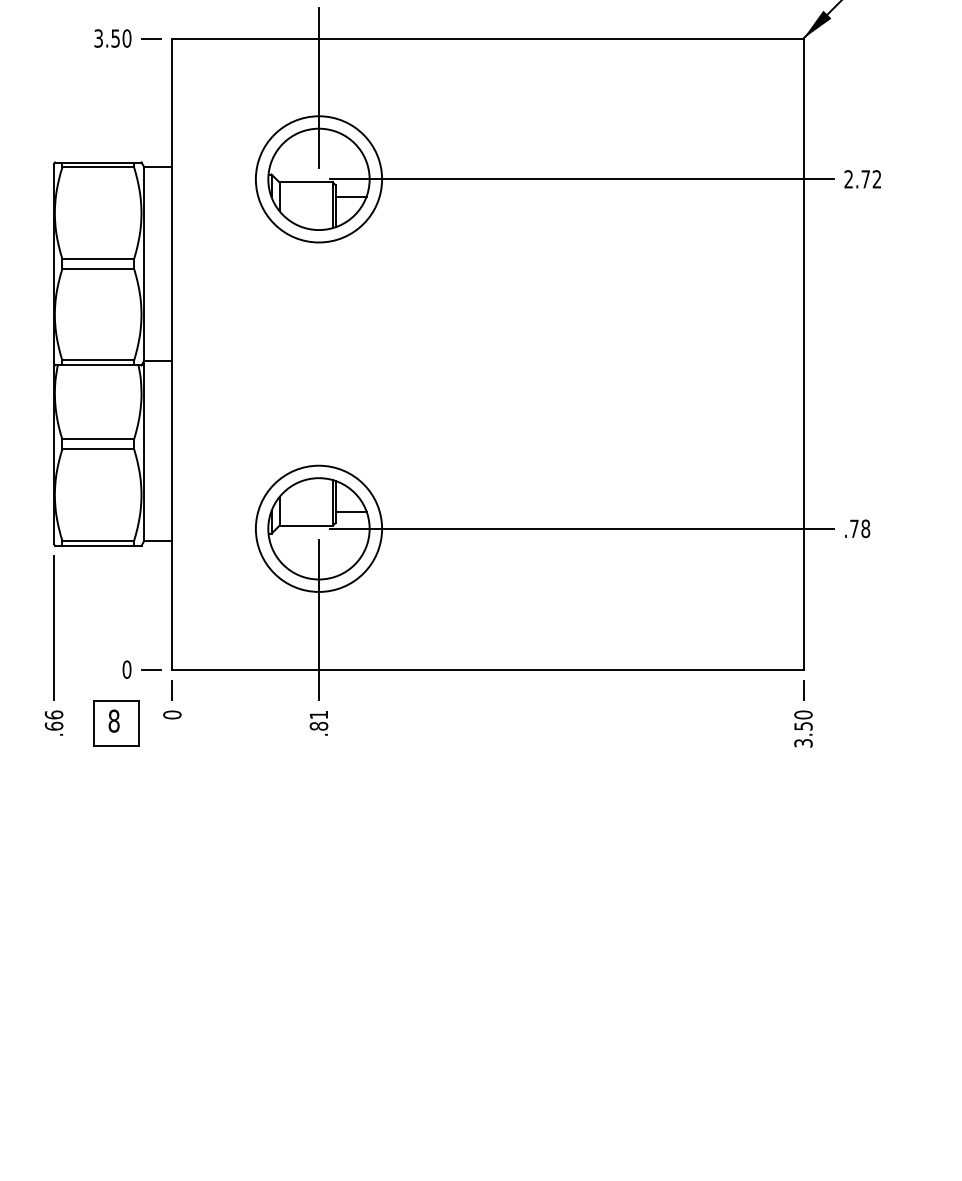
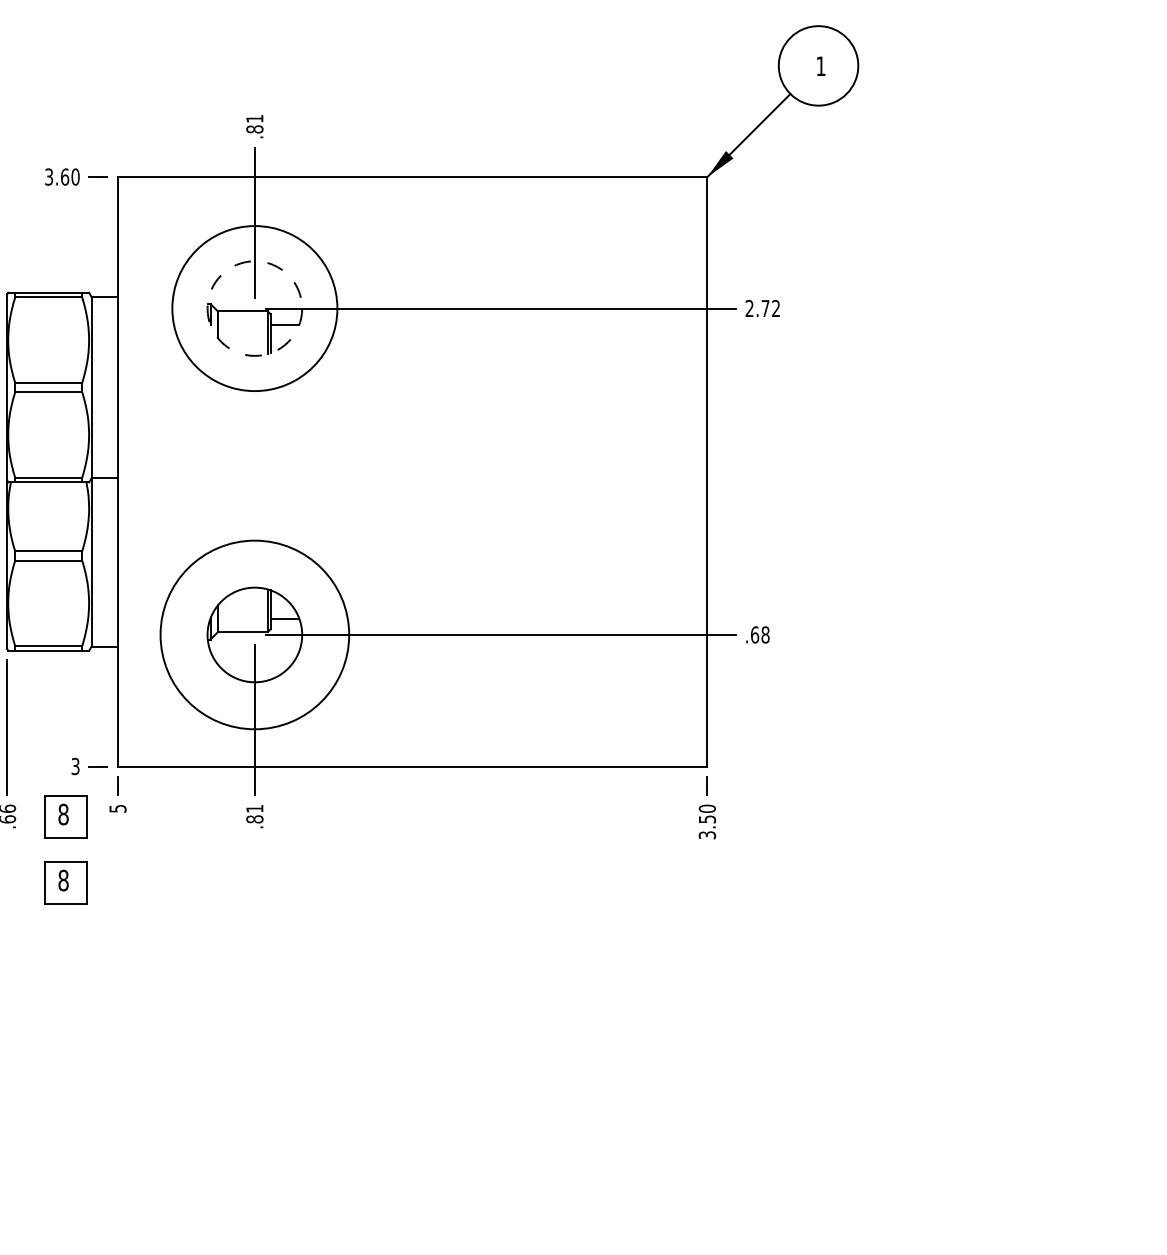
text: (116, 37) -> (65, 176), 3.50 -> 3.60
circle: (318, 179) -> (254, 308), size x1.4
circle: (318, 179) -> (254, 308), solid -> dashed
circle: (318, 528) -> (254, 634), size x1.6
text: (854, 528) -> (755, 634), .78 -> .68
text: (126, 669) -> (75, 766), 0 -> 3
text: (171, 714) -> (117, 808), 0 -> 5
part: (116, 793) -> (65, 882), added

